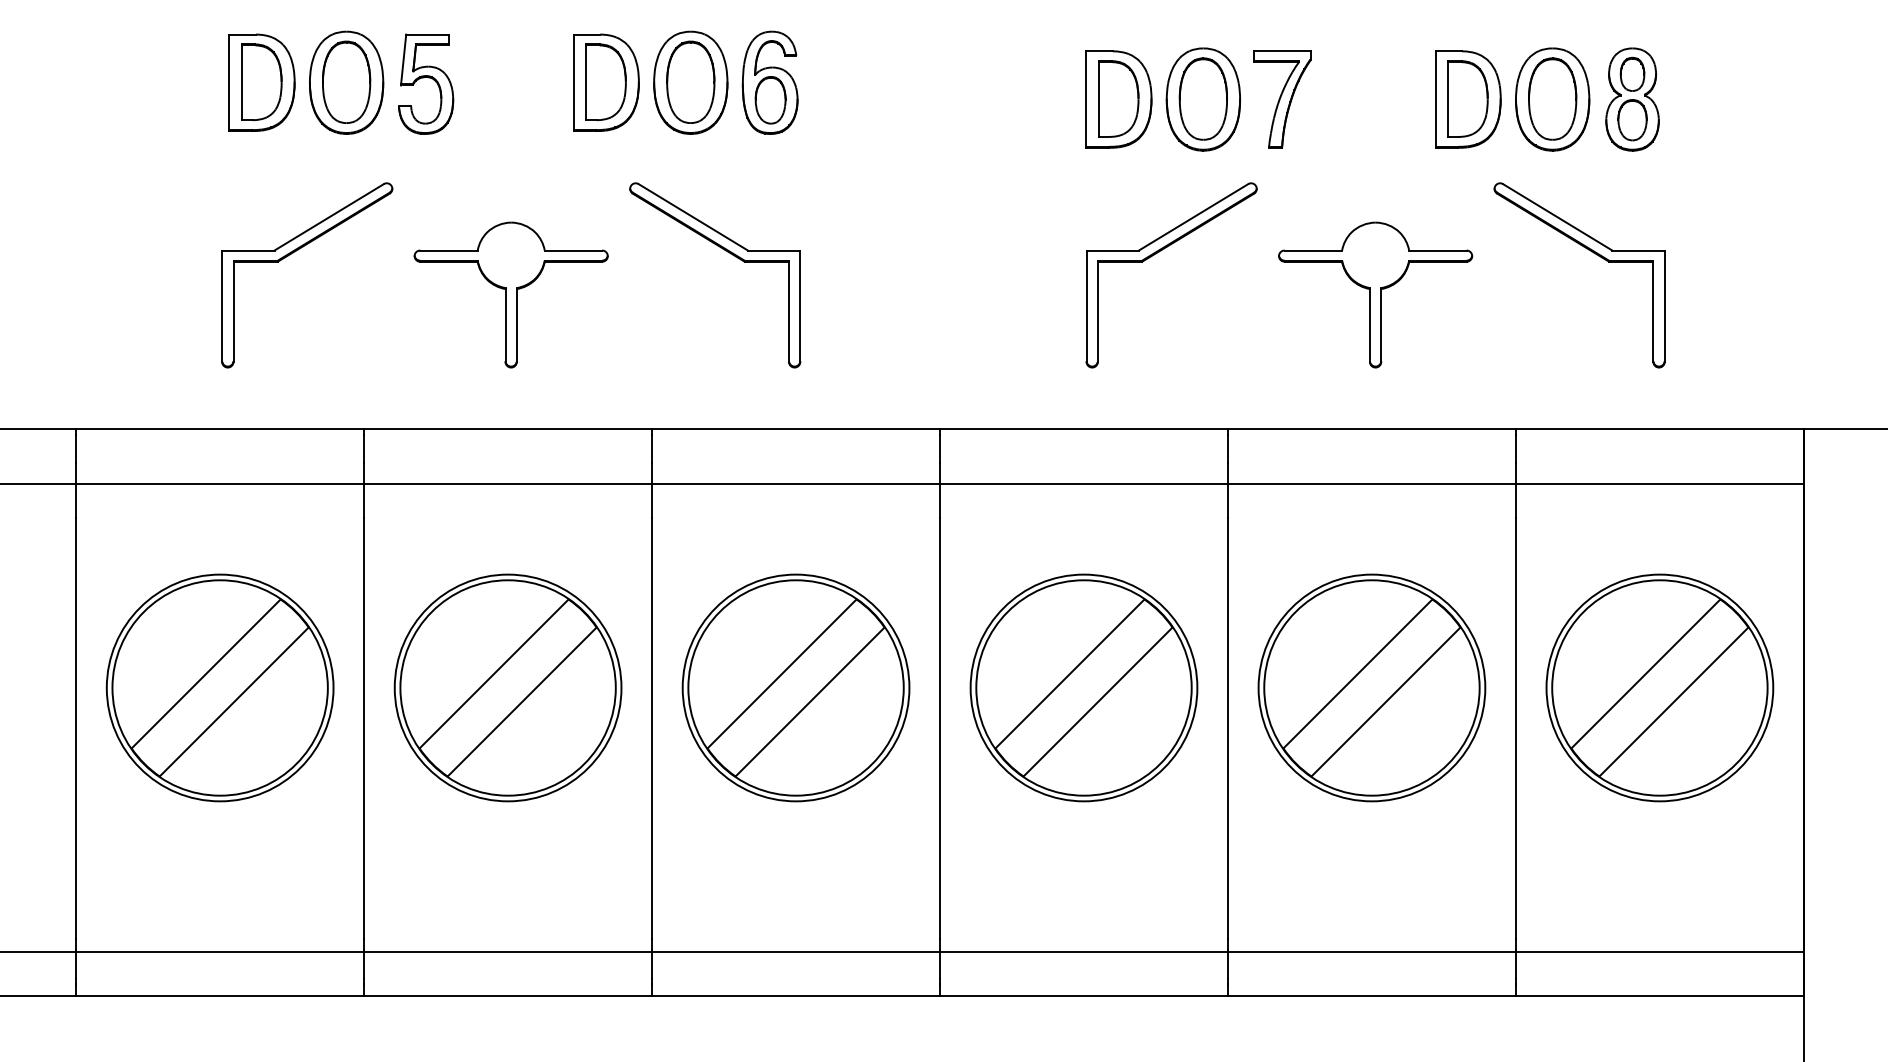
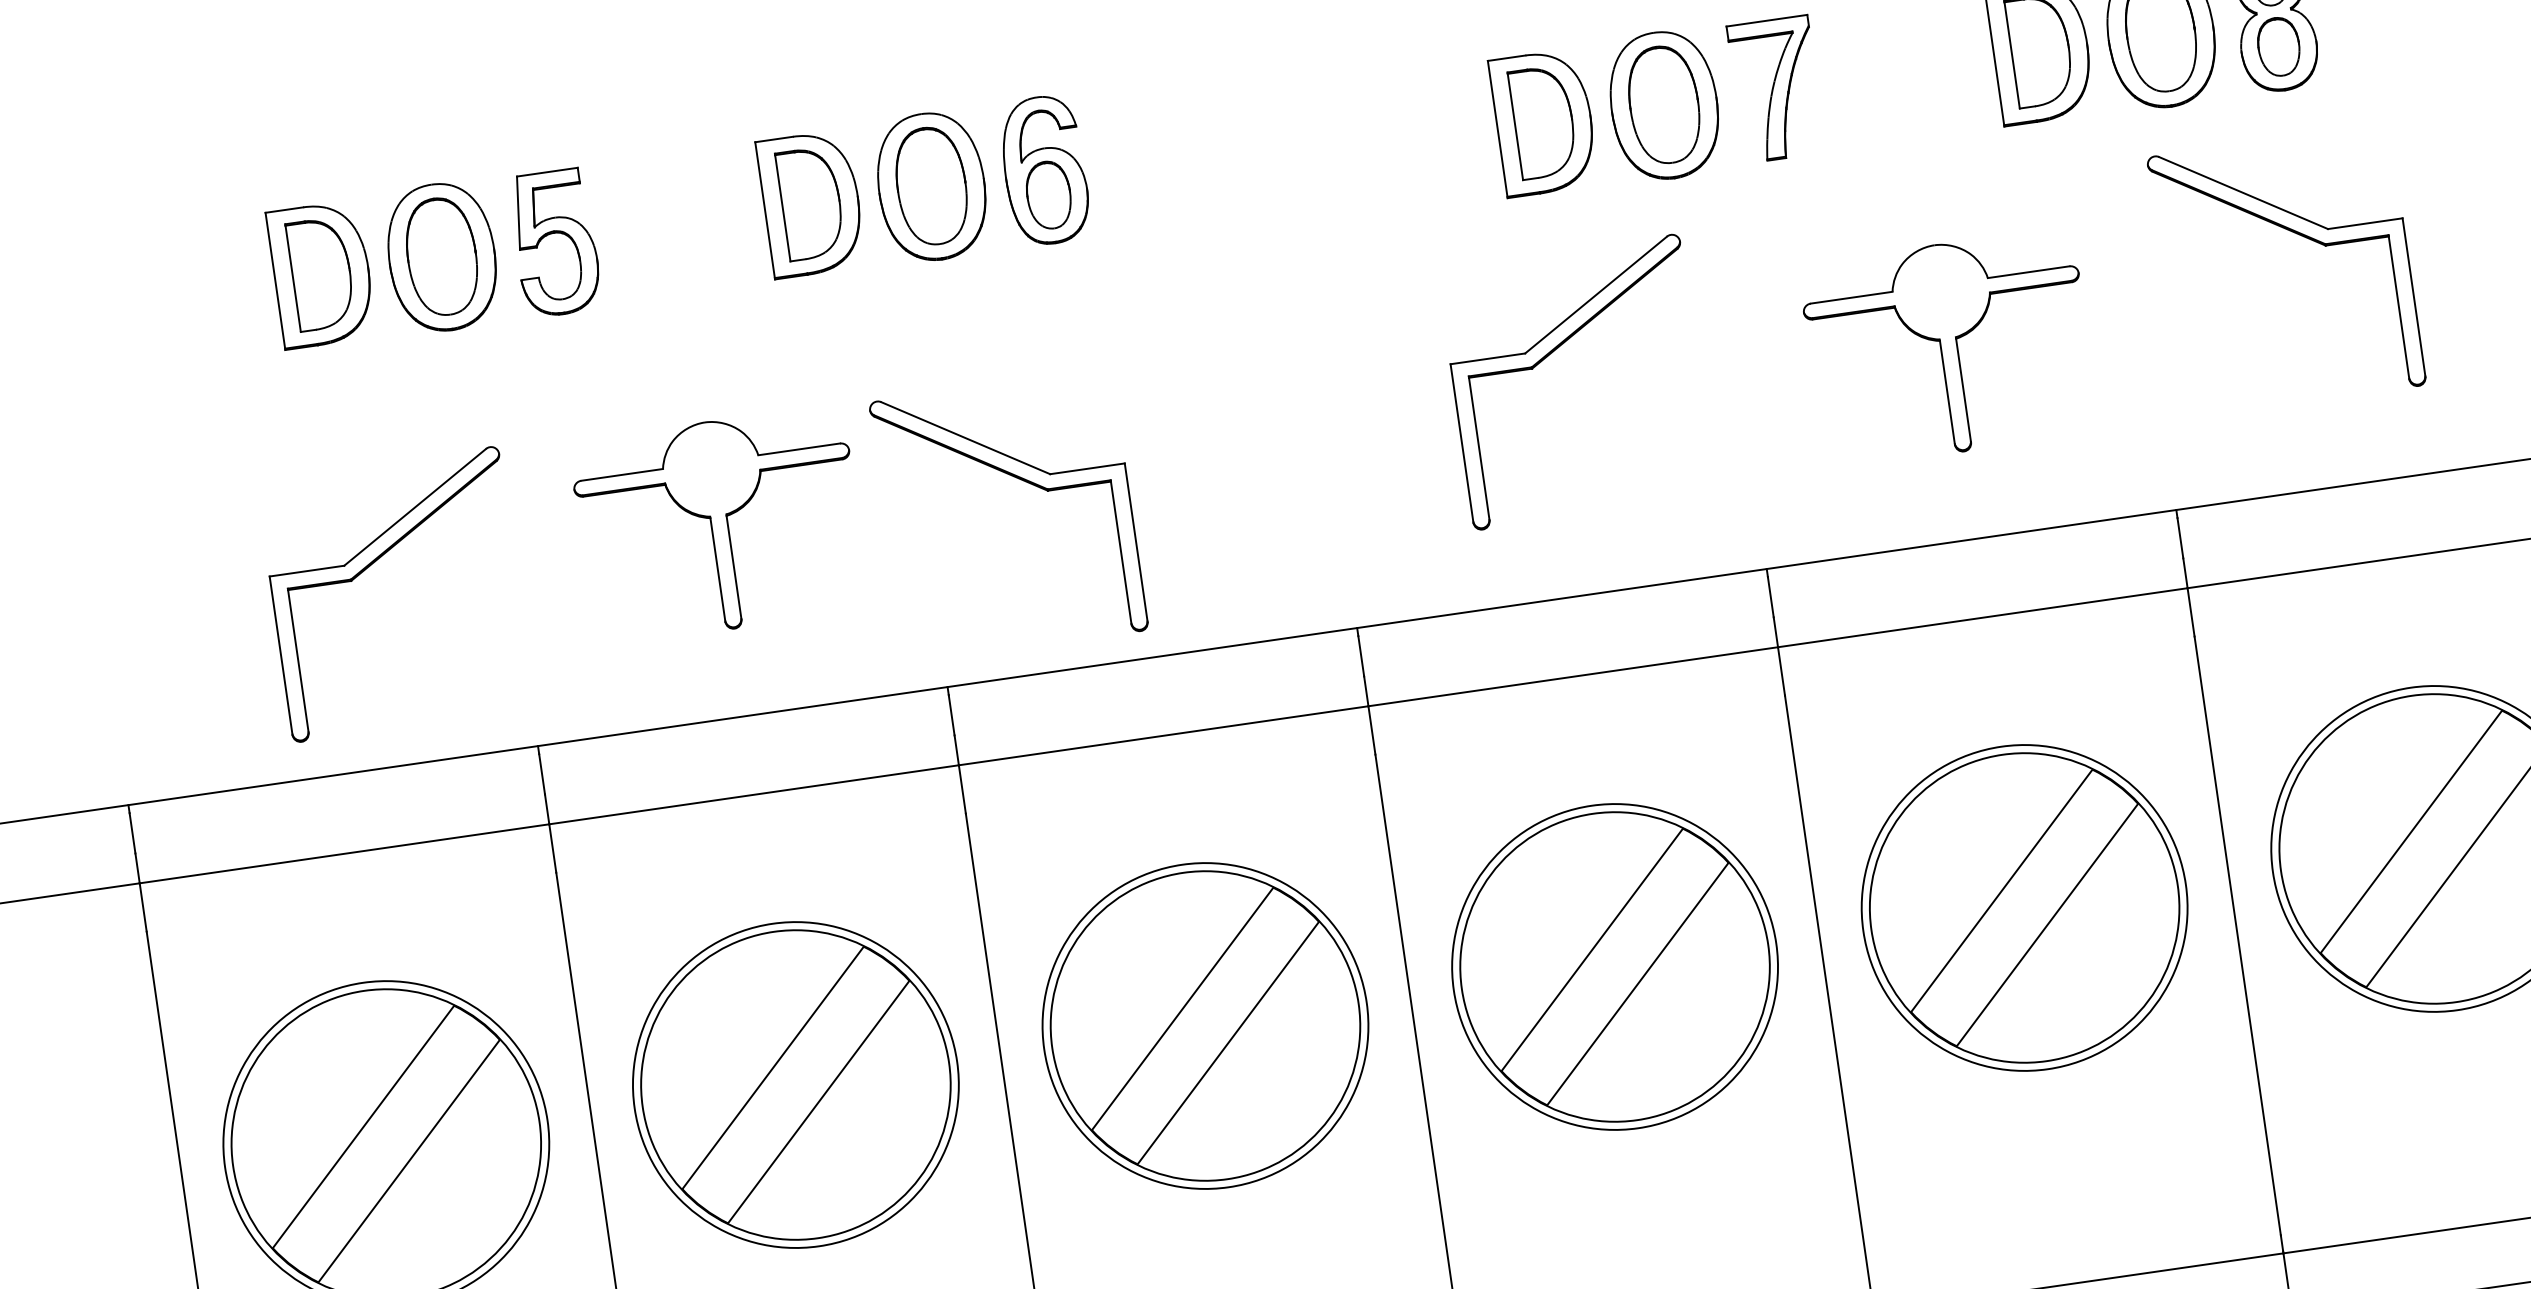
part: (1591, 252) -> (2298, 236), moved
part: (293, 253) -> (371, 566), moved
part: (730, 254) -> (1026, 483), moved
part: (1156, 254) -> (1550, 355), moved

